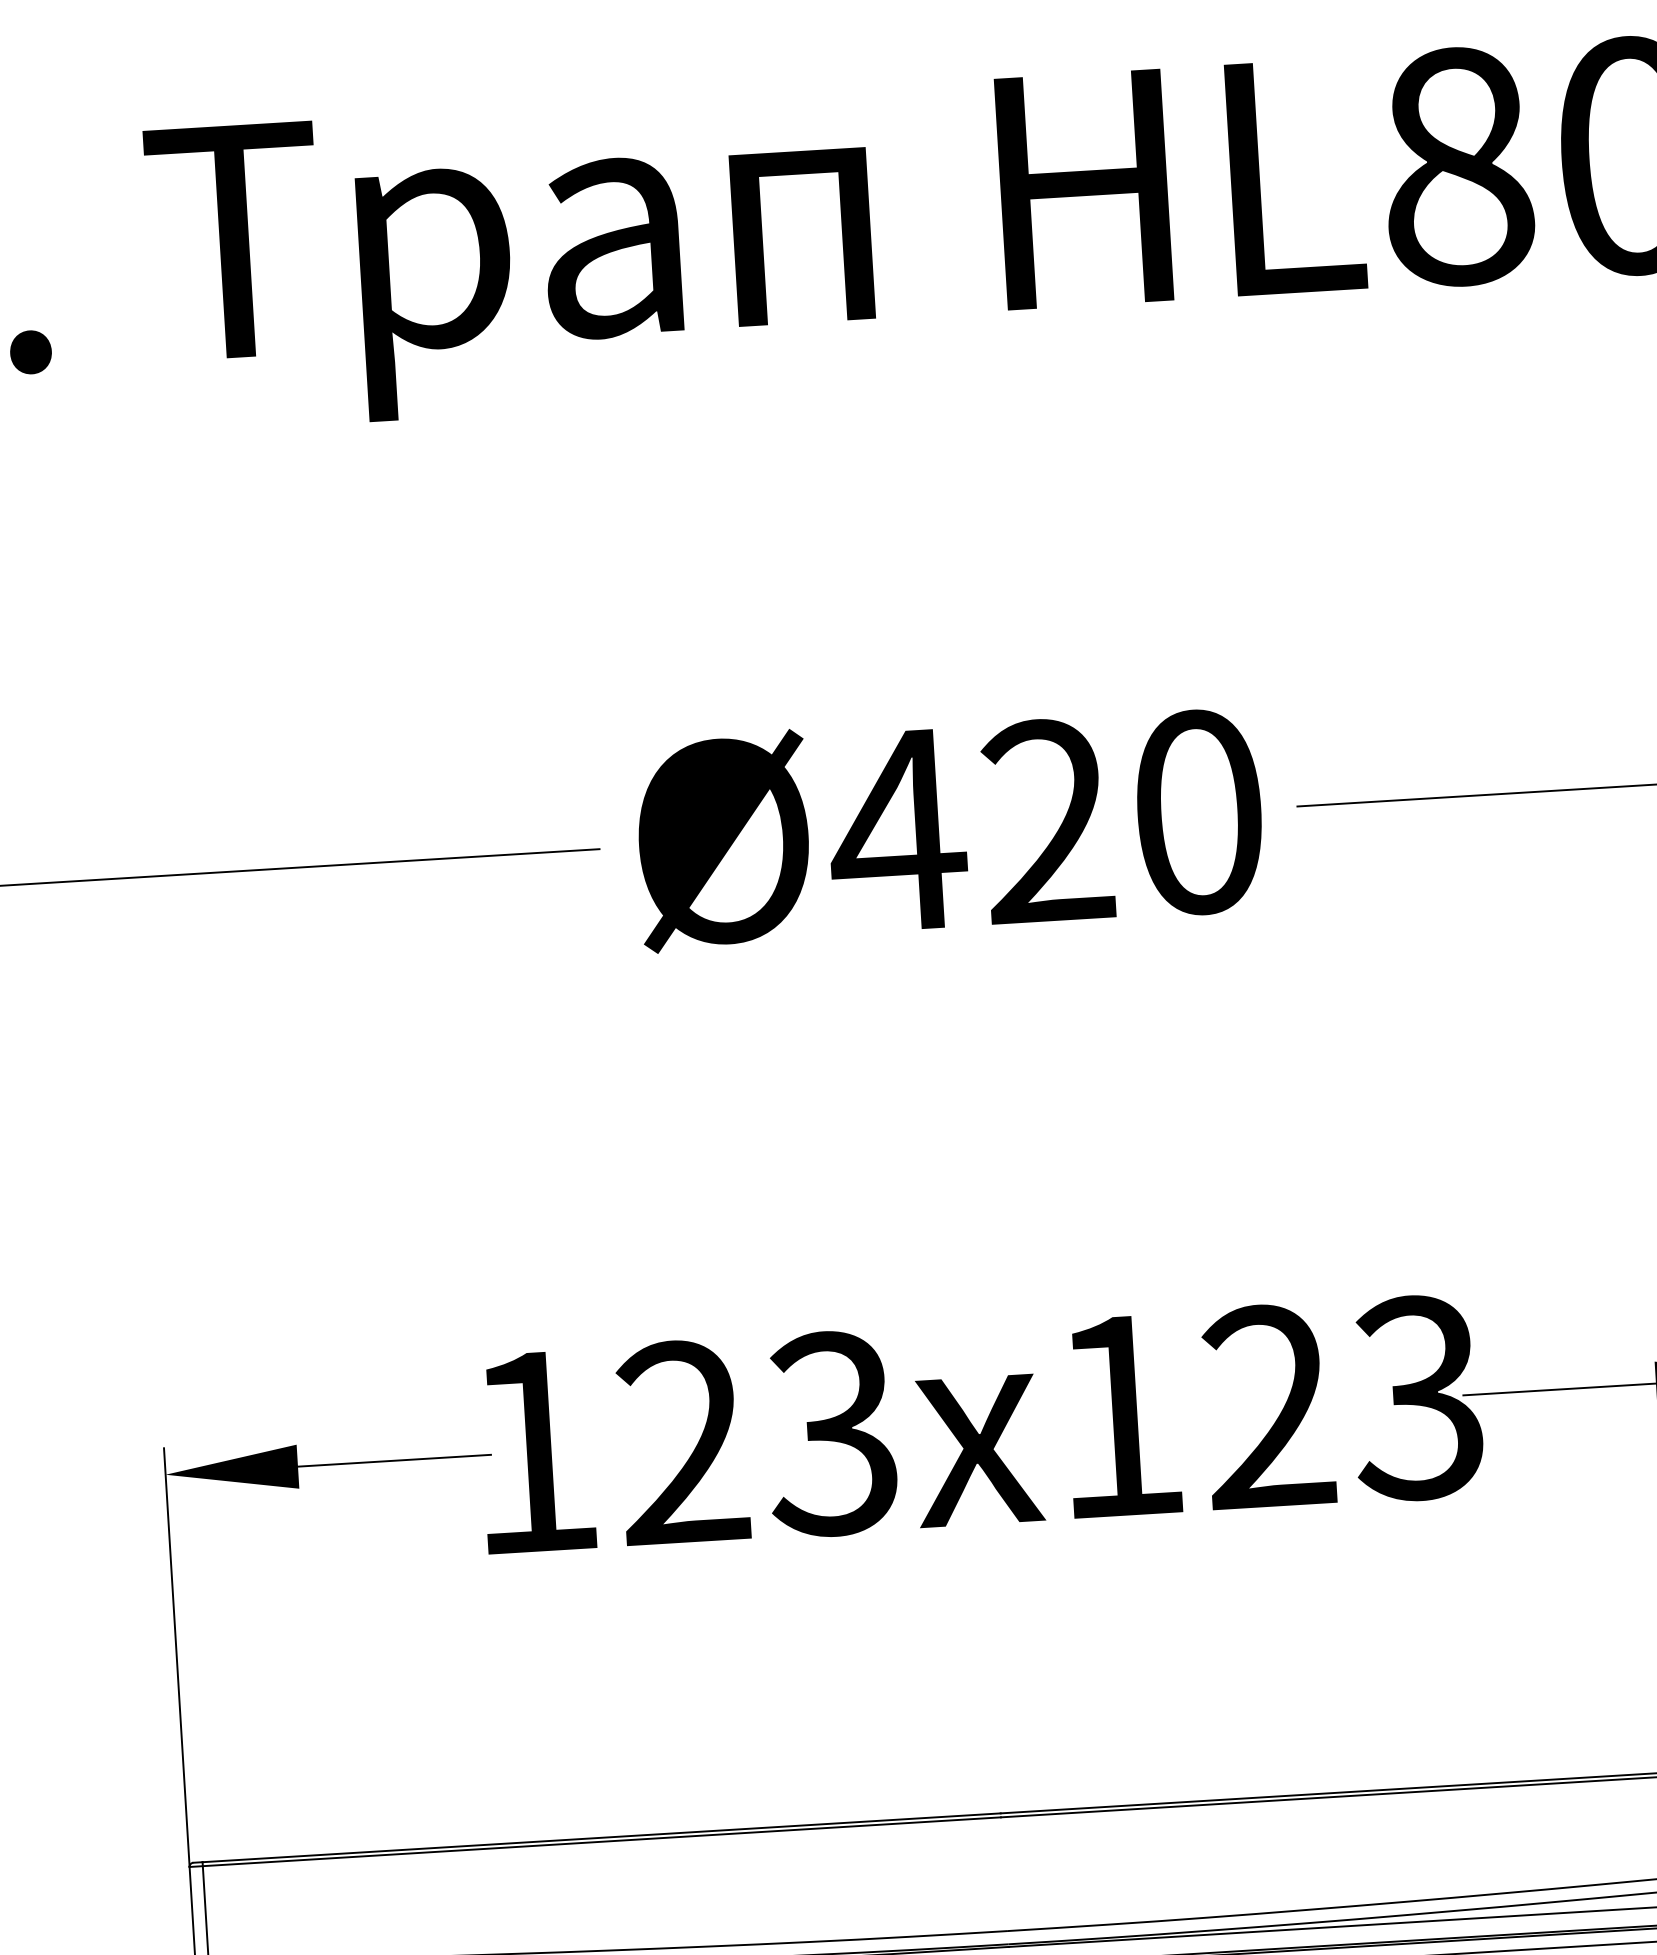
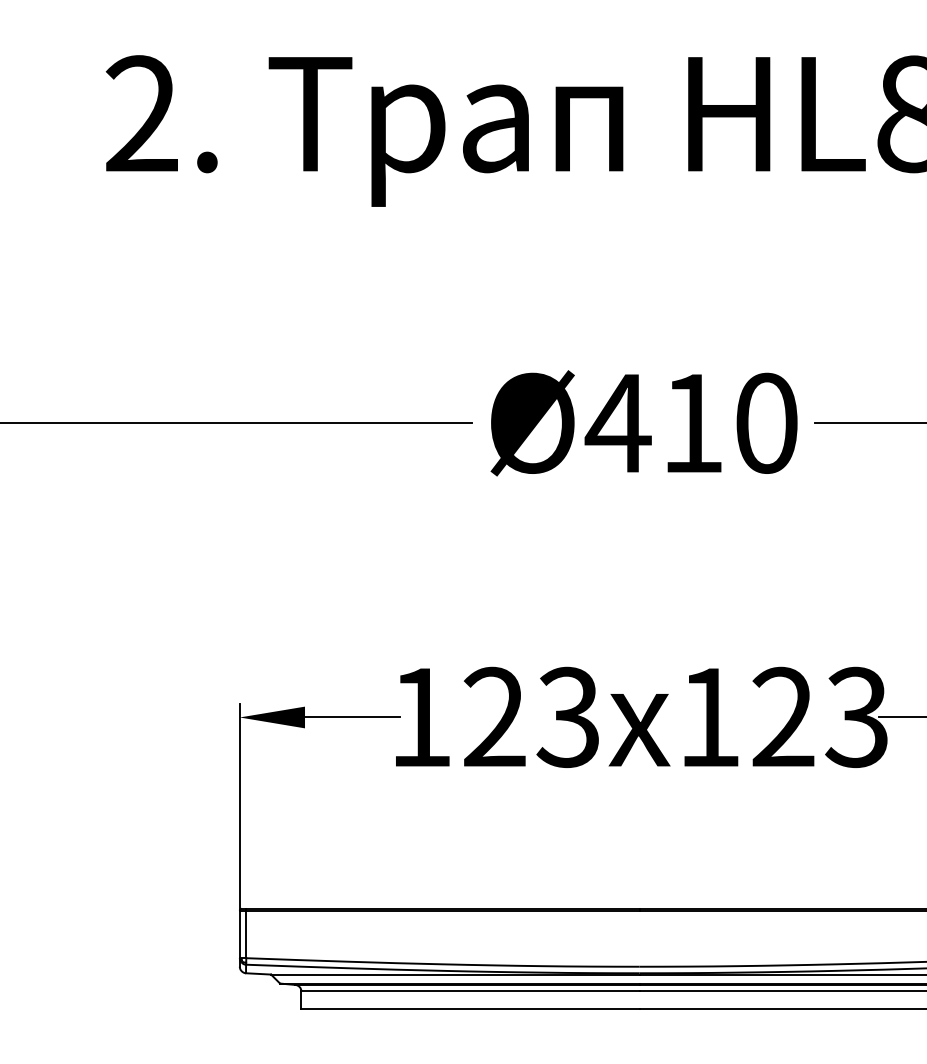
text: (1047, 819) -> (692, 422), Ø420 -> Ø410

